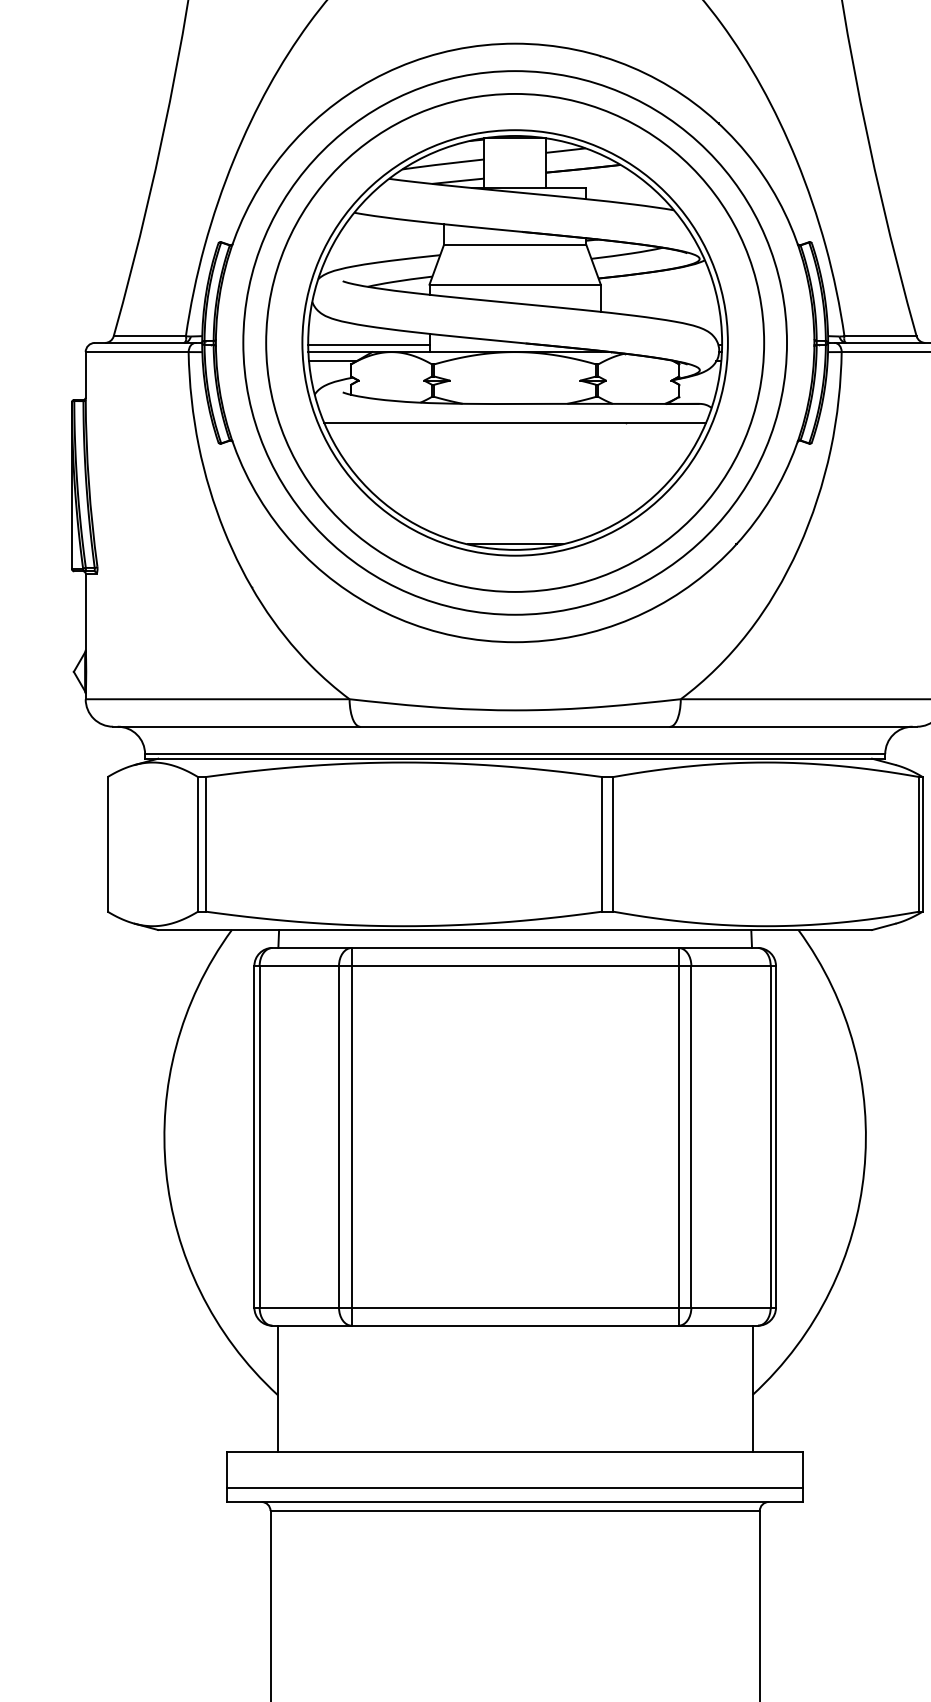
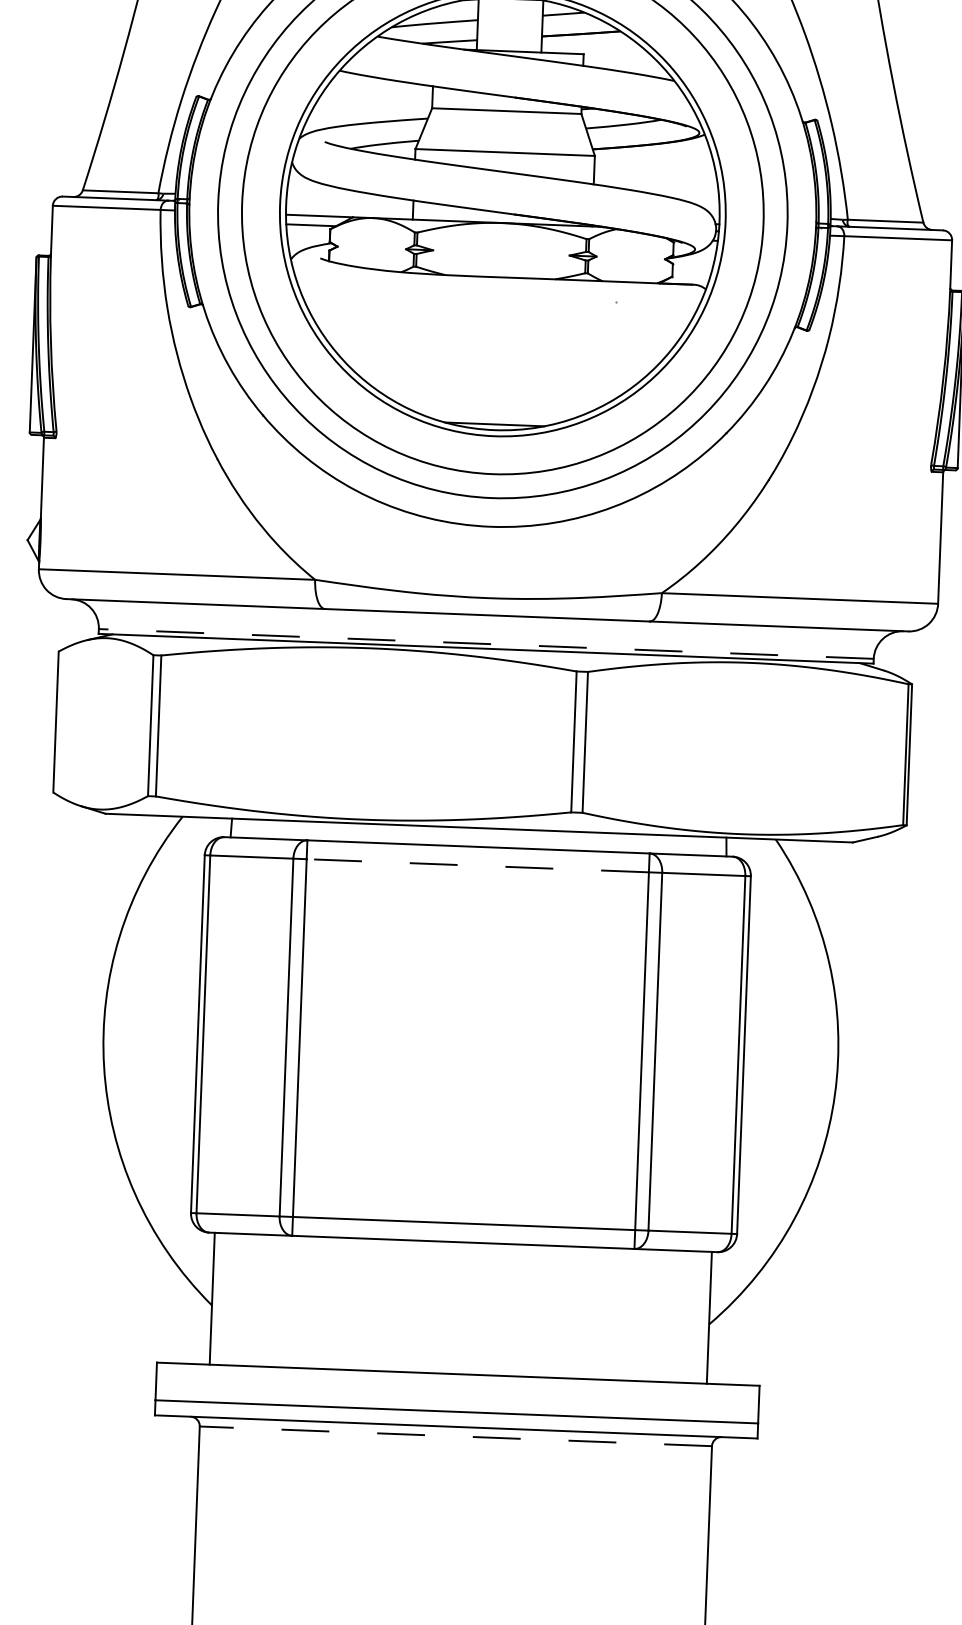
line: (368, 345) -> (349, 210), removed
line: (514, 423) -> (498, 297), removed
line: (514, 754) -> (485, 644), solid -> dashed
line: (514, 965) -> (477, 865), solid -> dashed
line: (515, 1510) -> (456, 1435), solid -> dashed

